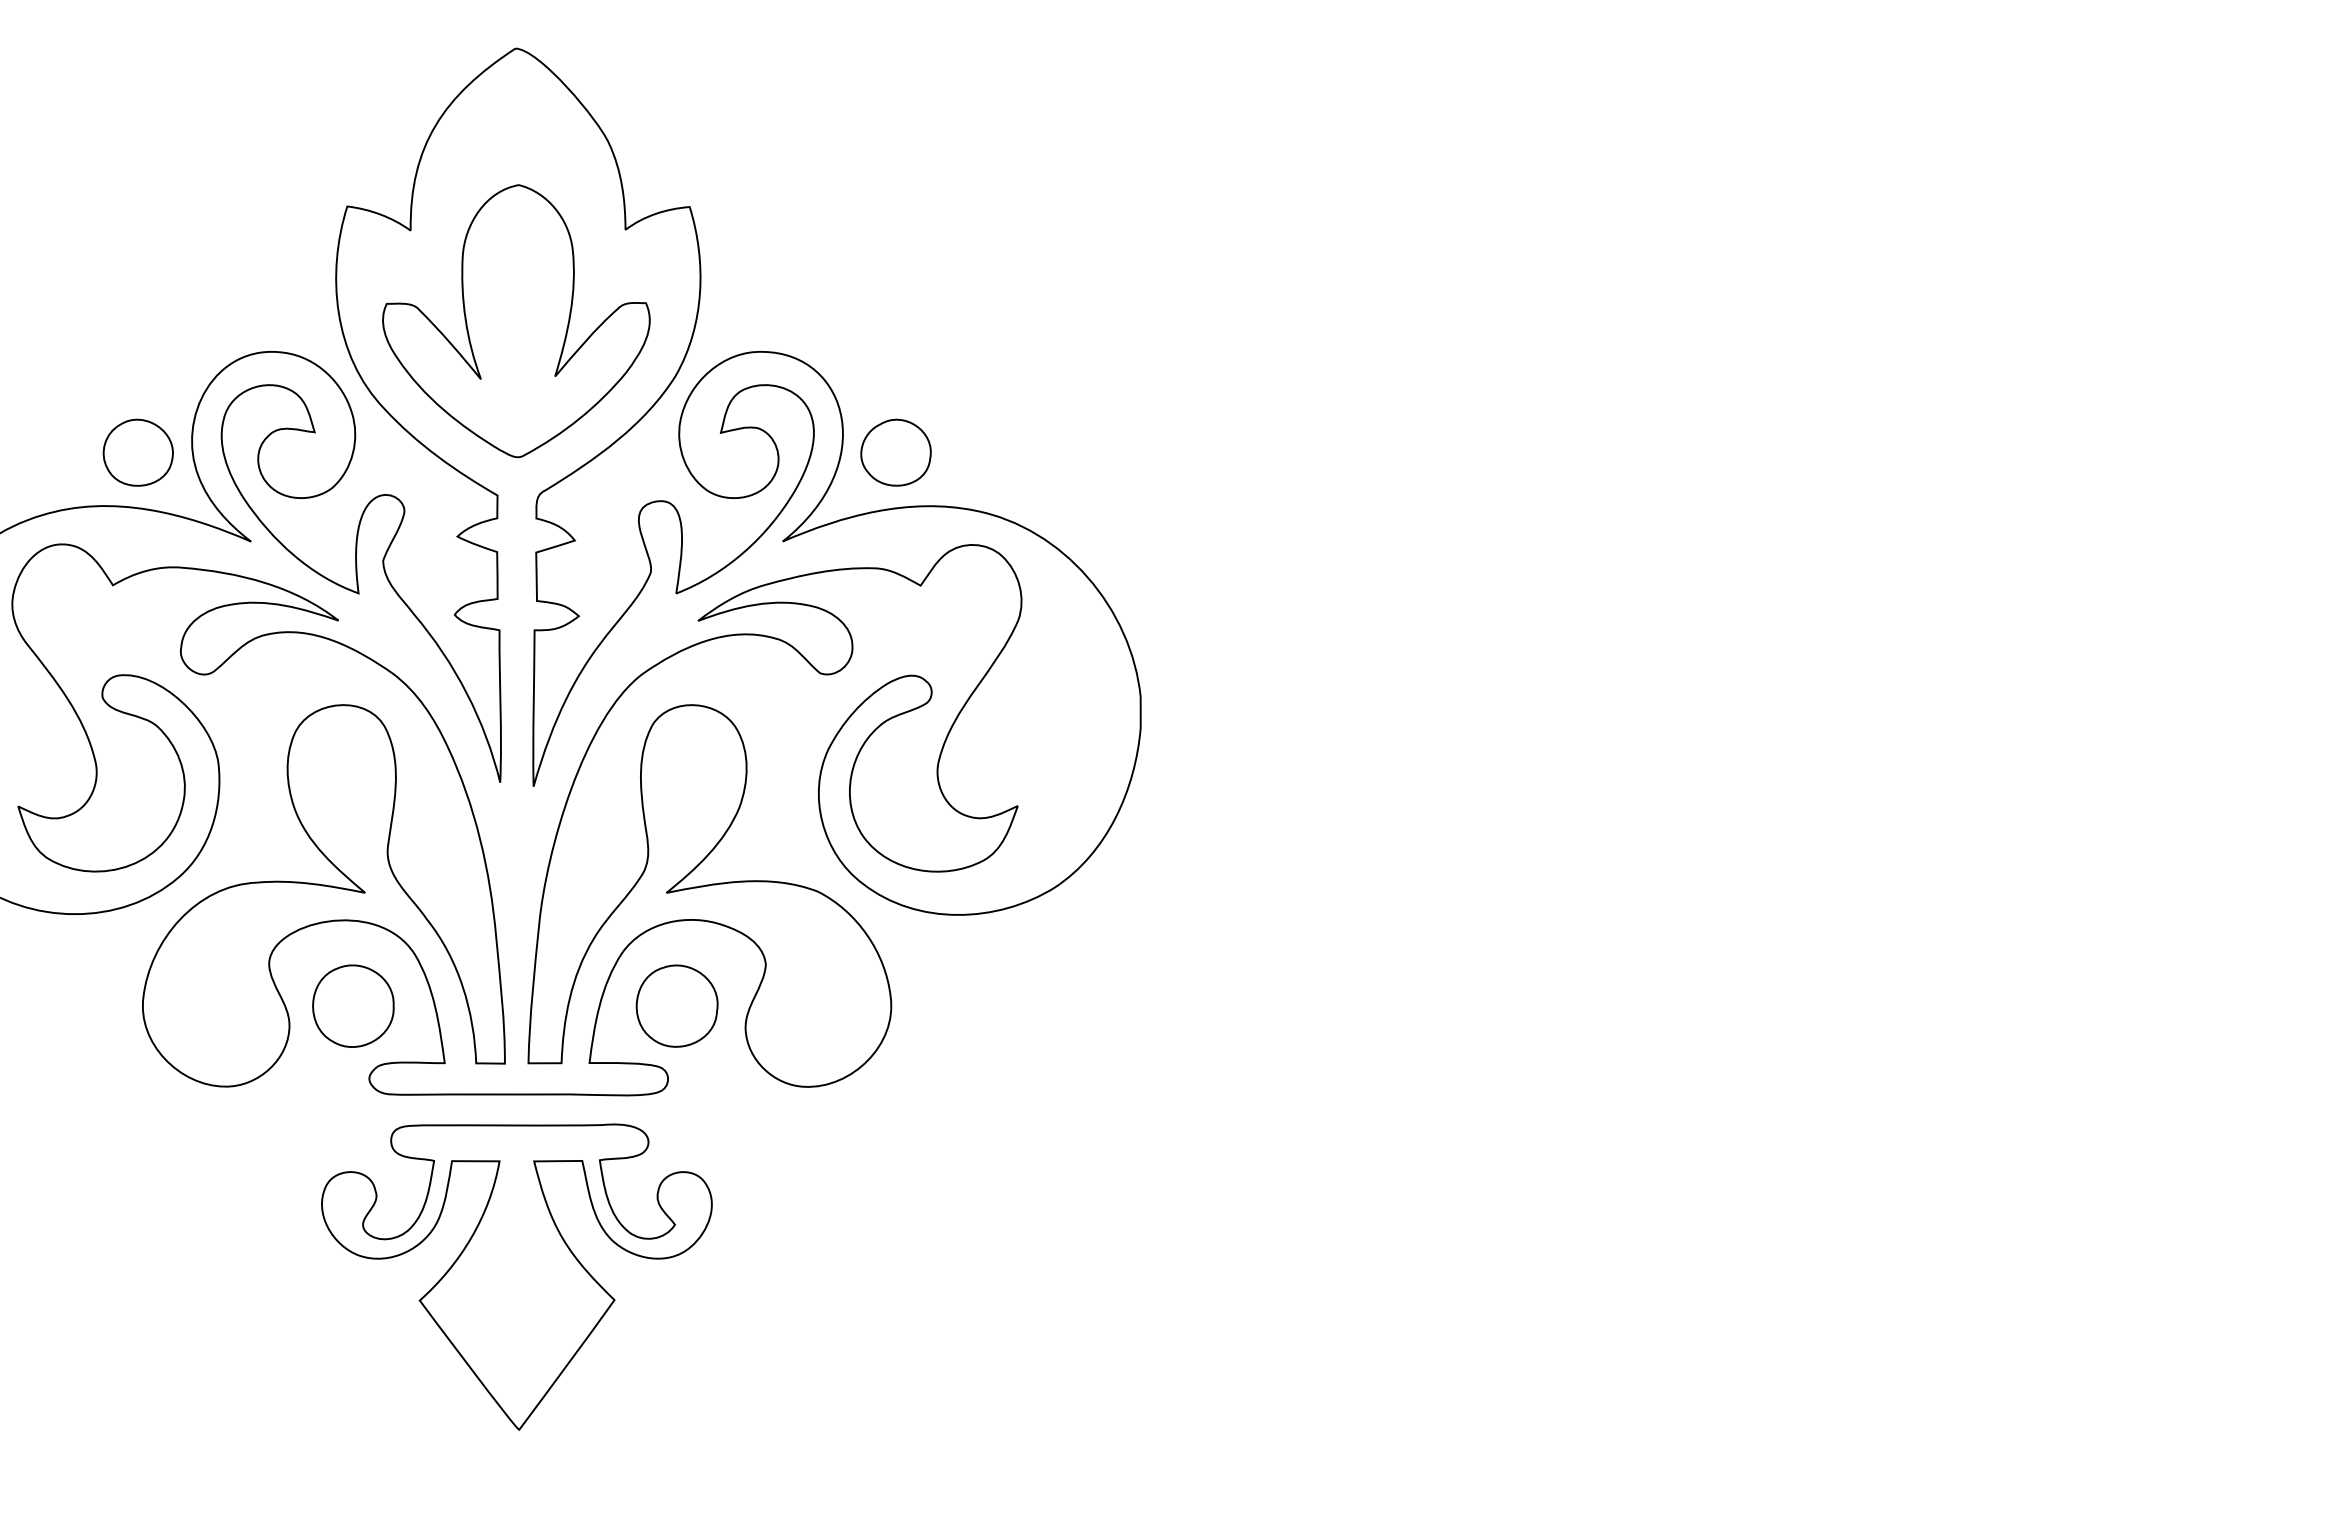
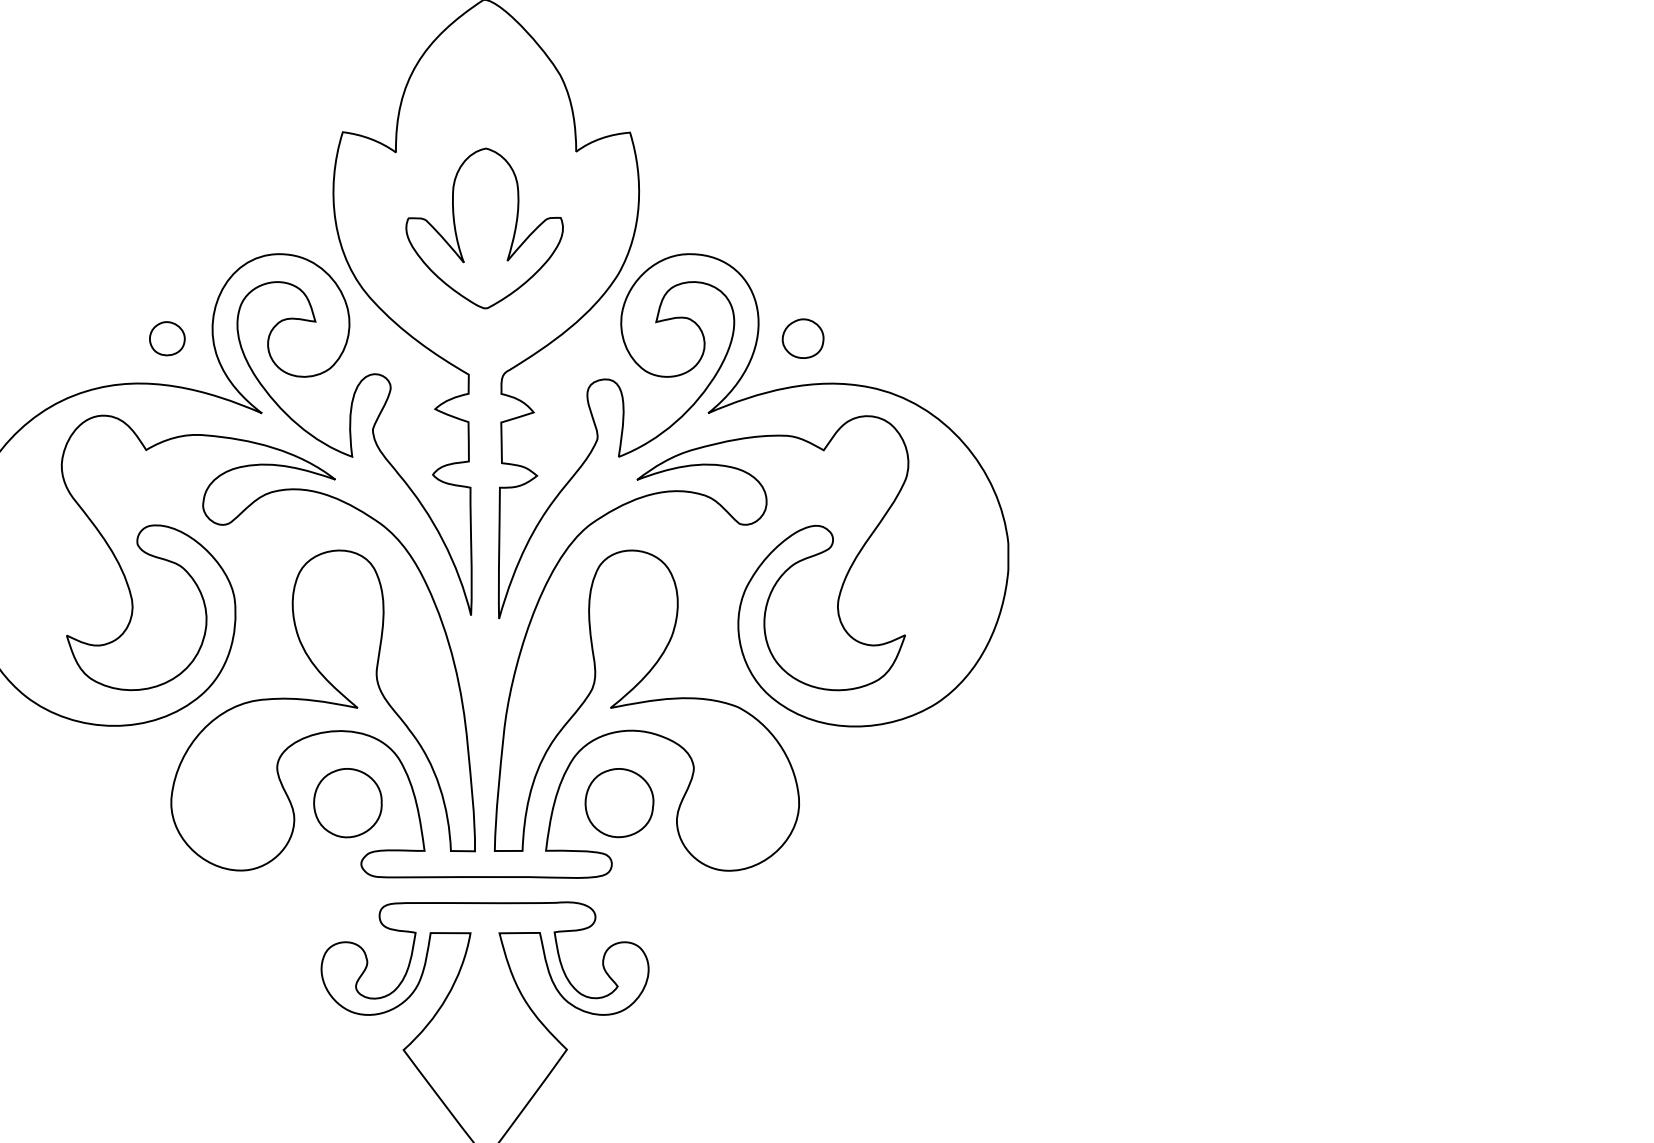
part: (516, 321) -> (484, 228), size x0.7
part: (137, 452) -> (166, 338), size x0.6
part: (895, 452) -> (802, 338), size x0.7

